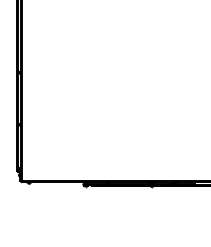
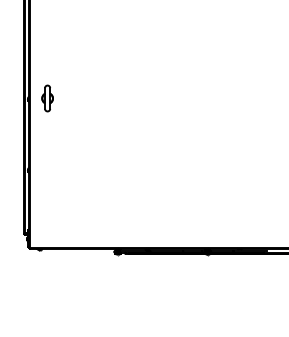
part: (34, 72) -> (47, 98), added

